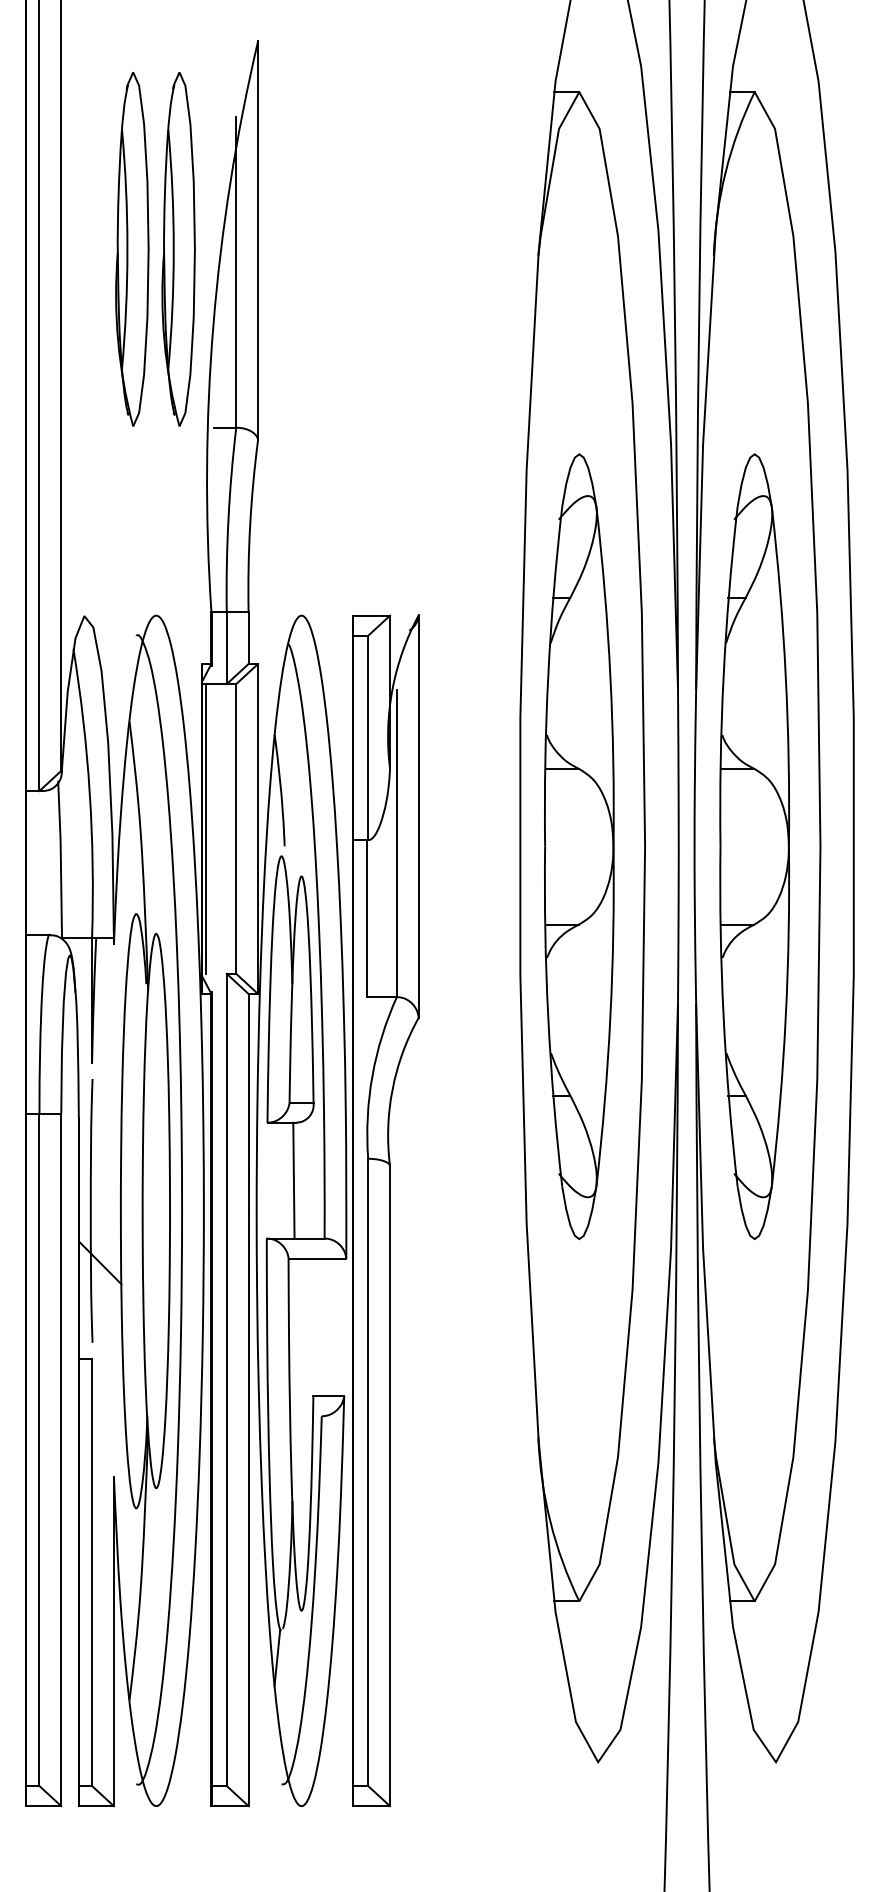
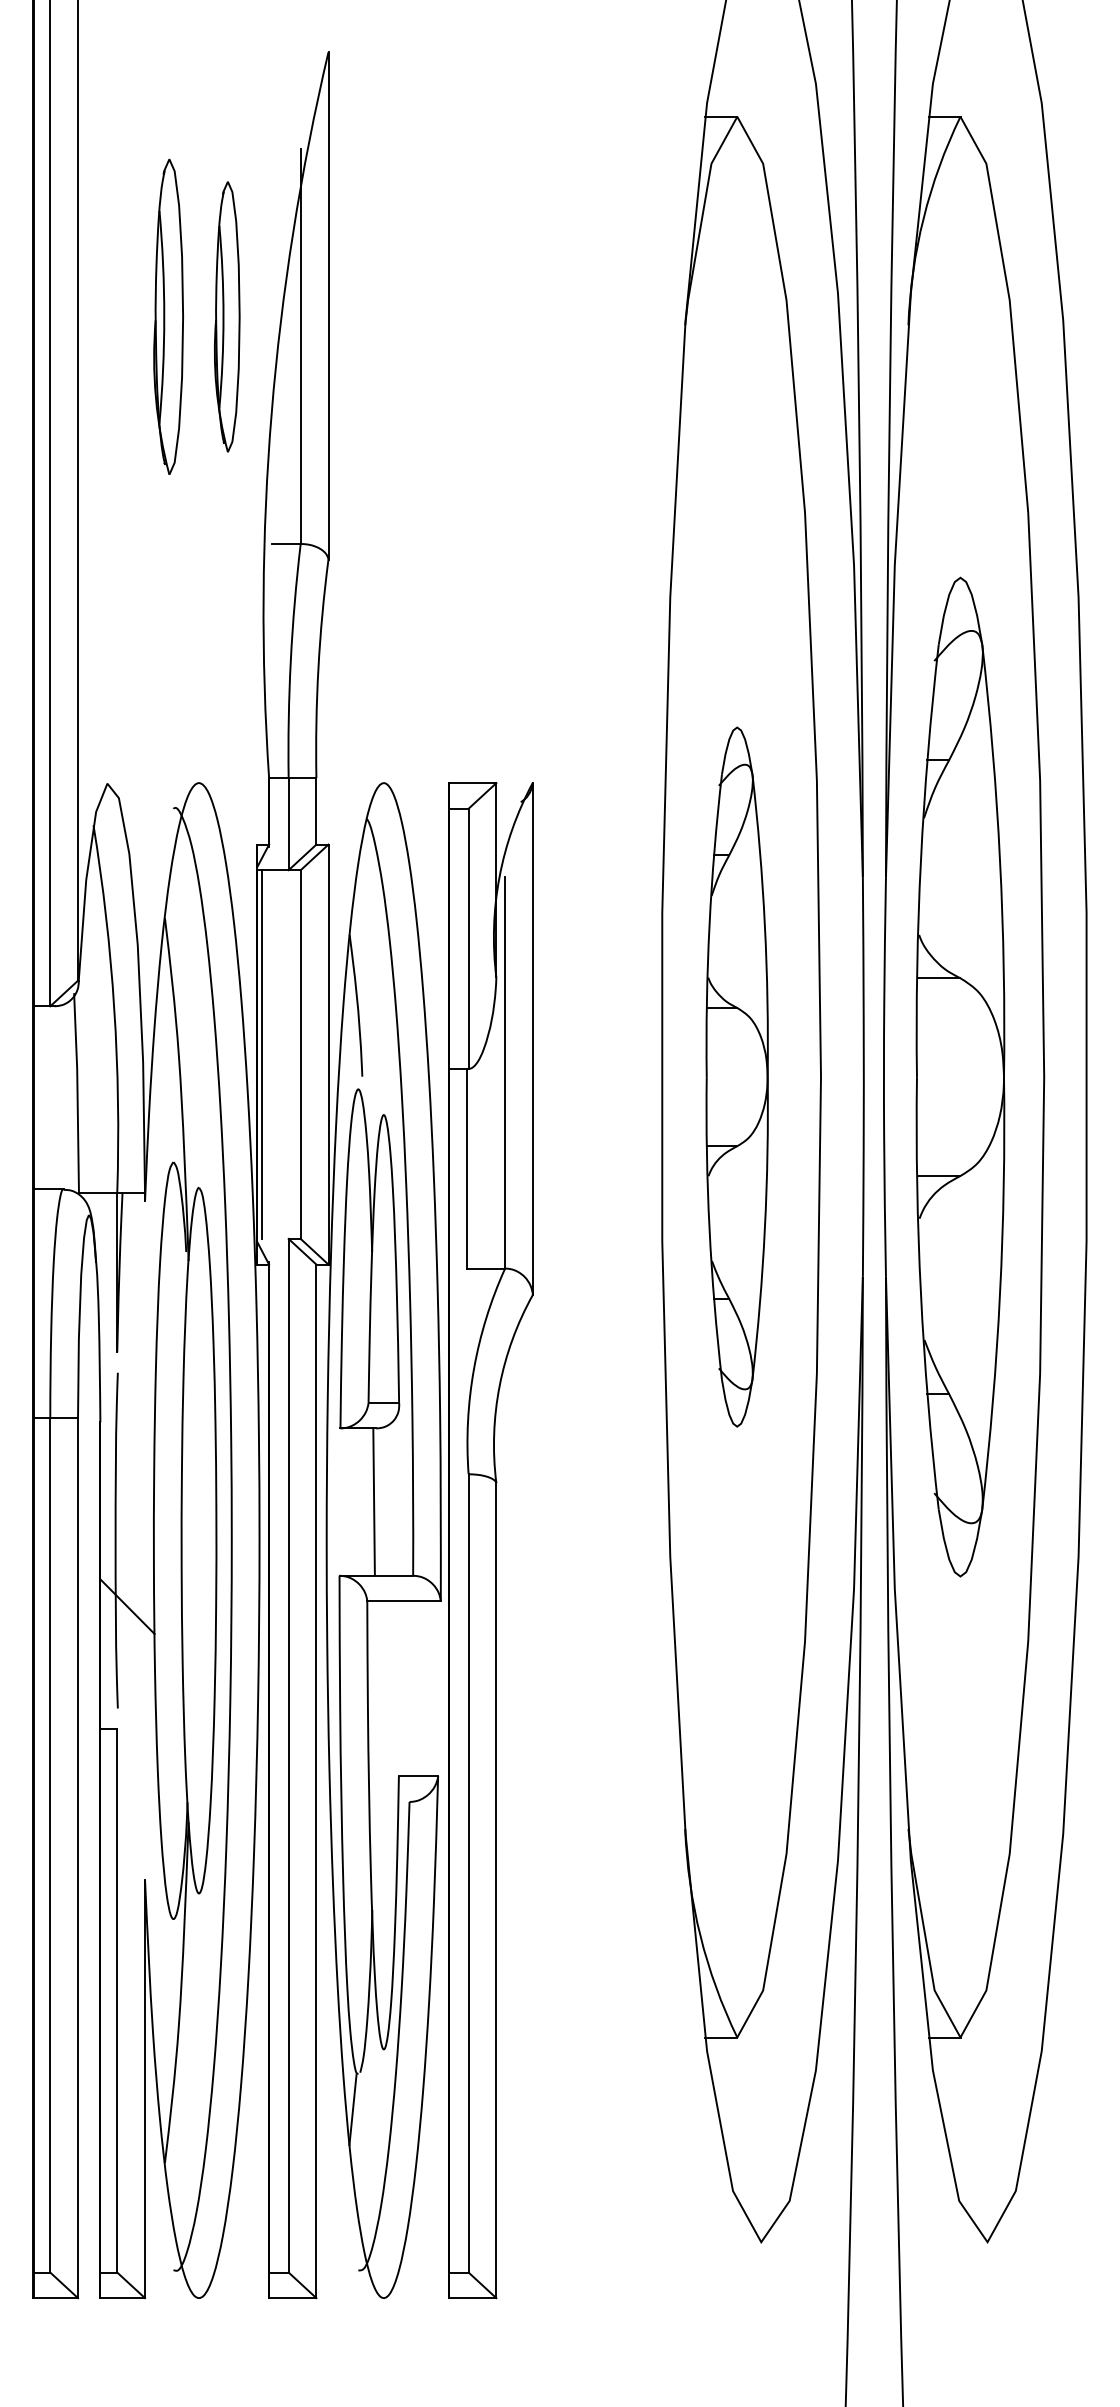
part: (132, 248) -> (168, 316), size x0.7
part: (177, 248) -> (226, 316), size x0.6
part: (578, 846) -> (736, 1076), size x0.7

